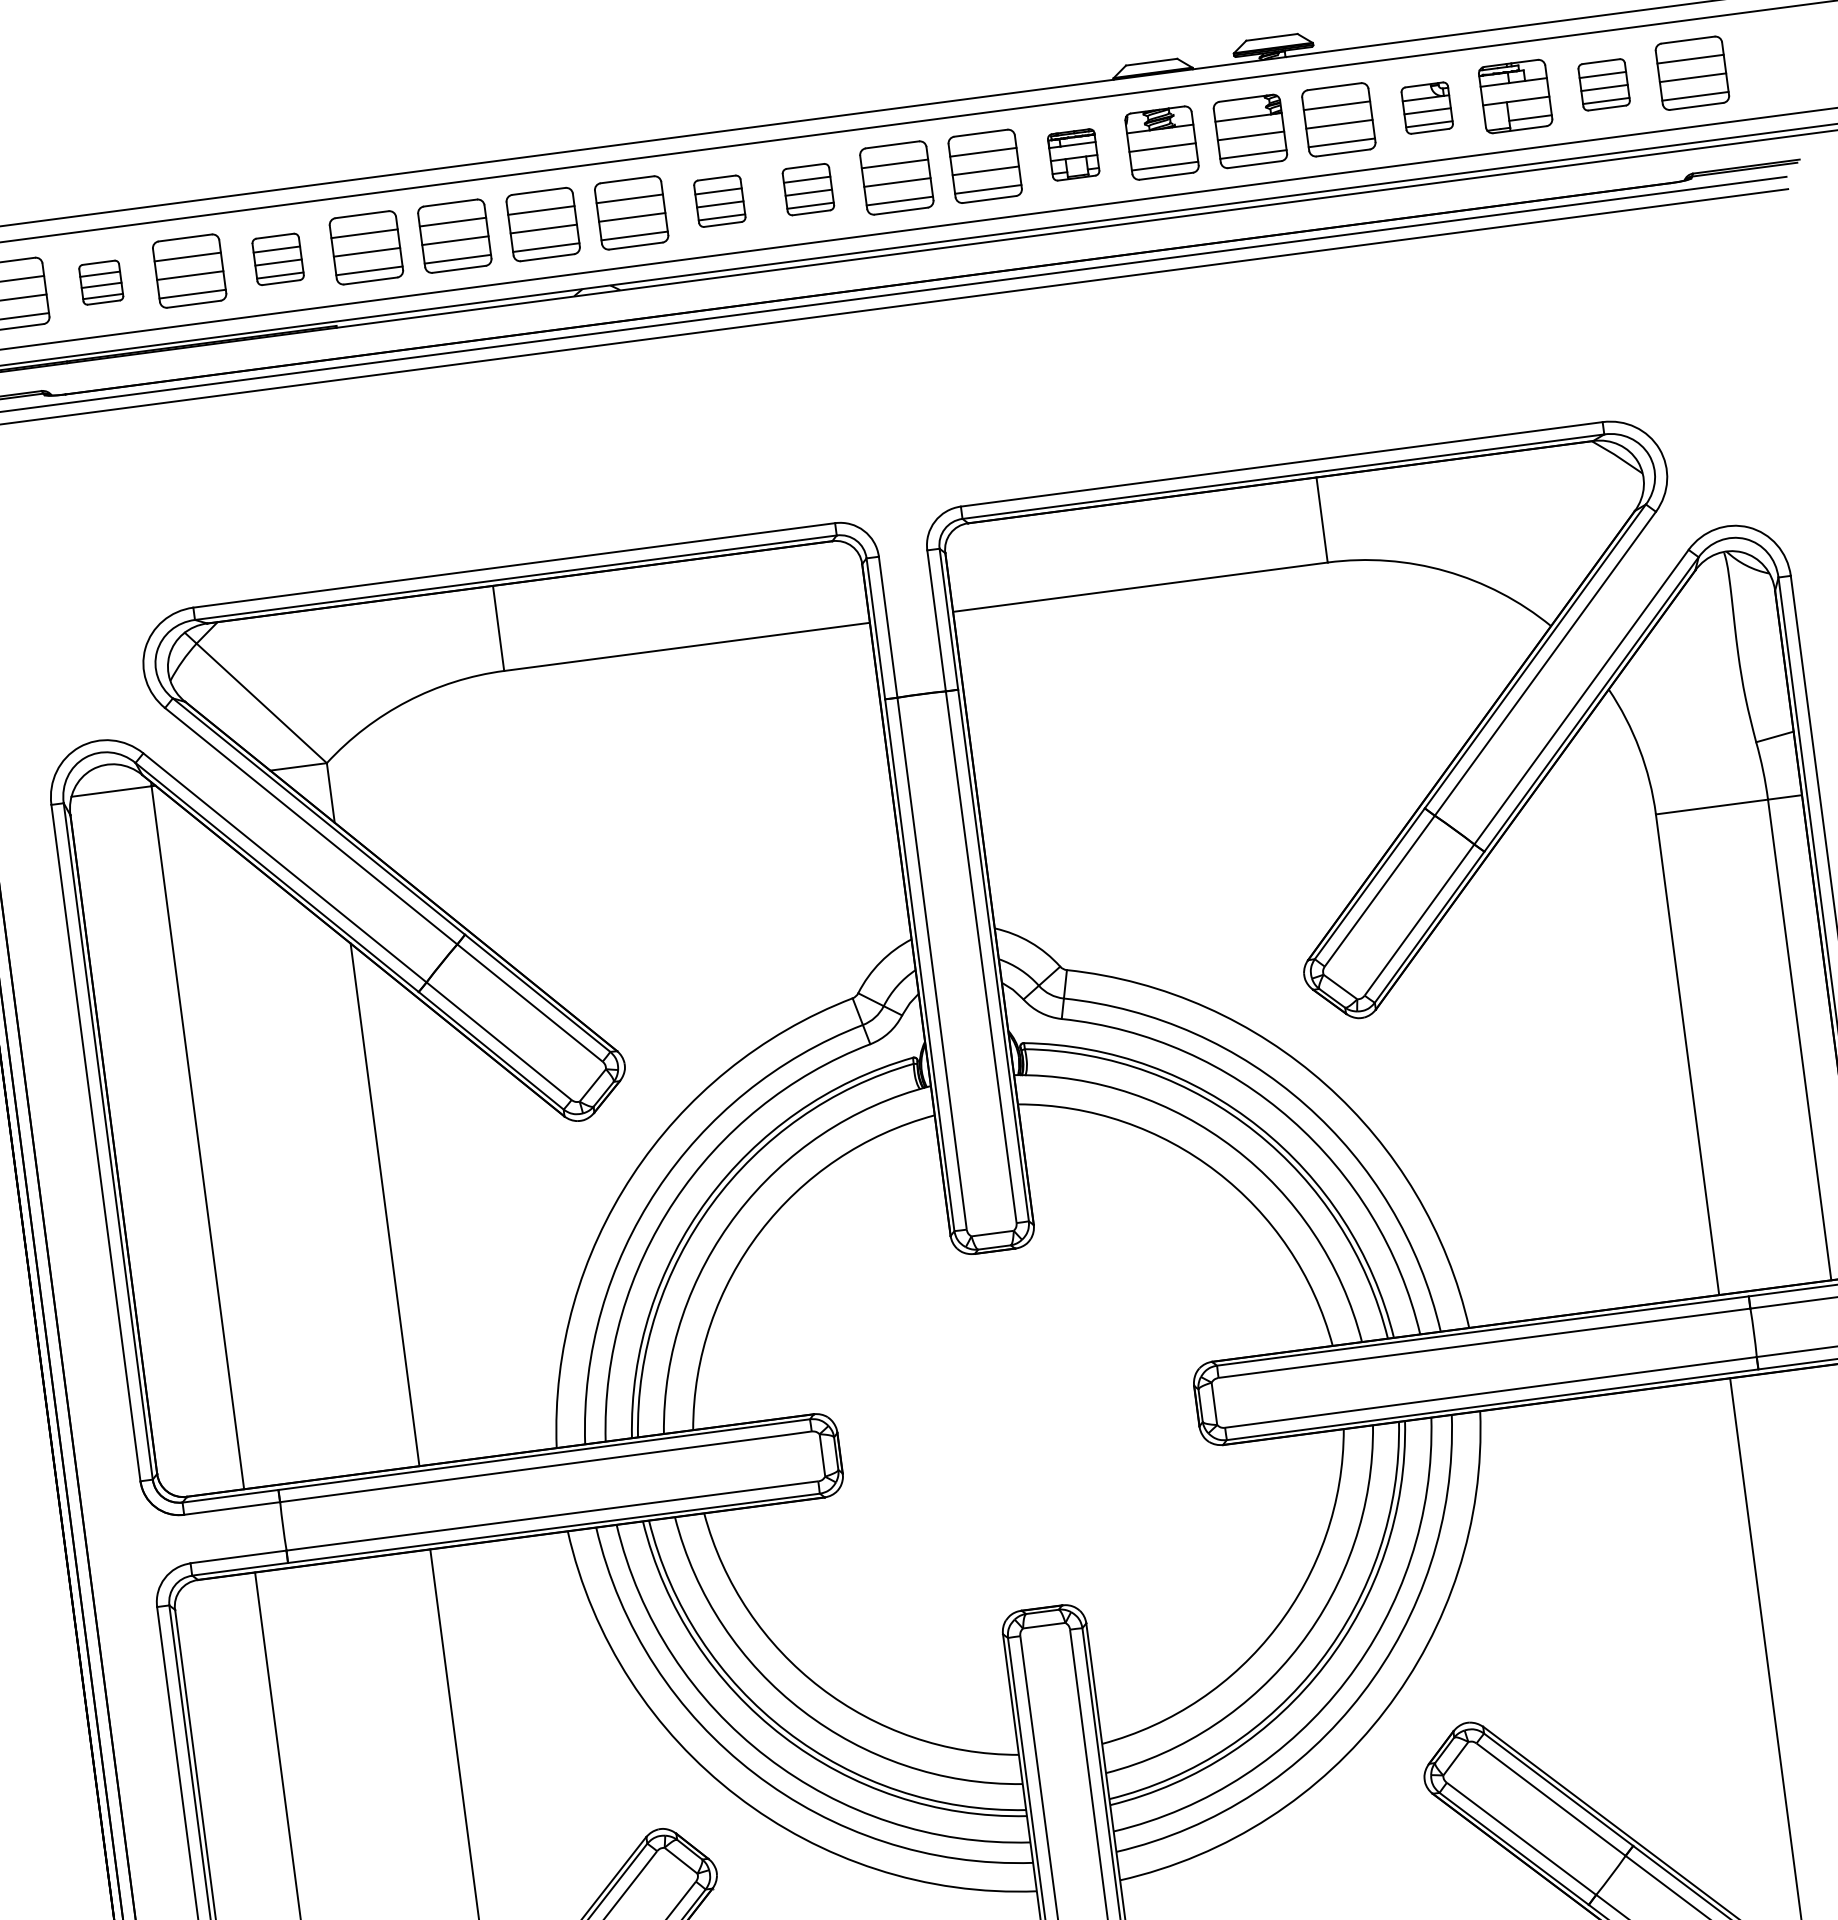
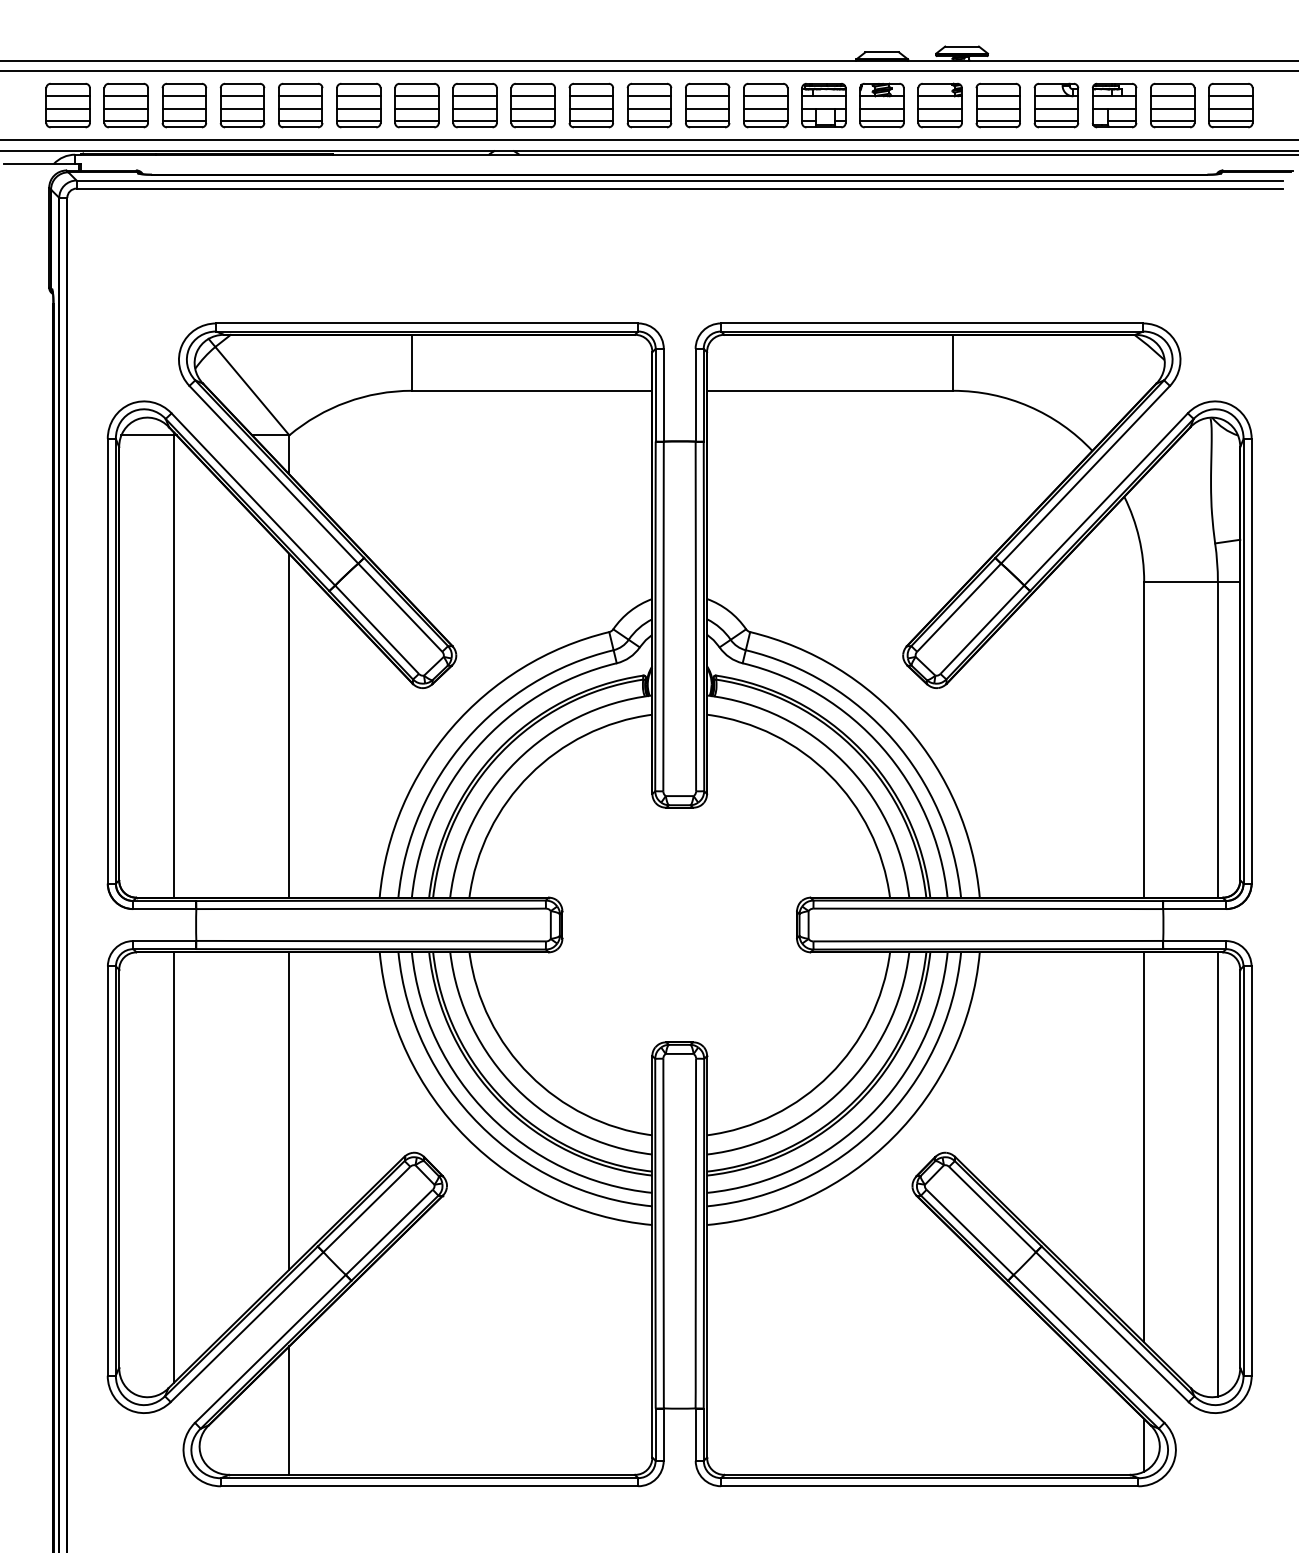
part: (1603, 84) -> (1172, 105), size x1.43
part: (1427, 108) -> (1056, 105), size x1.43
part: (1073, 154) -> (823, 105), size x1.43
part: (808, 189) -> (649, 105), size x1.43
part: (718, 201) -> (590, 105), size x1.43
part: (277, 259) -> (300, 105), size x1.43
part: (101, 282) -> (184, 105), size x1.67

